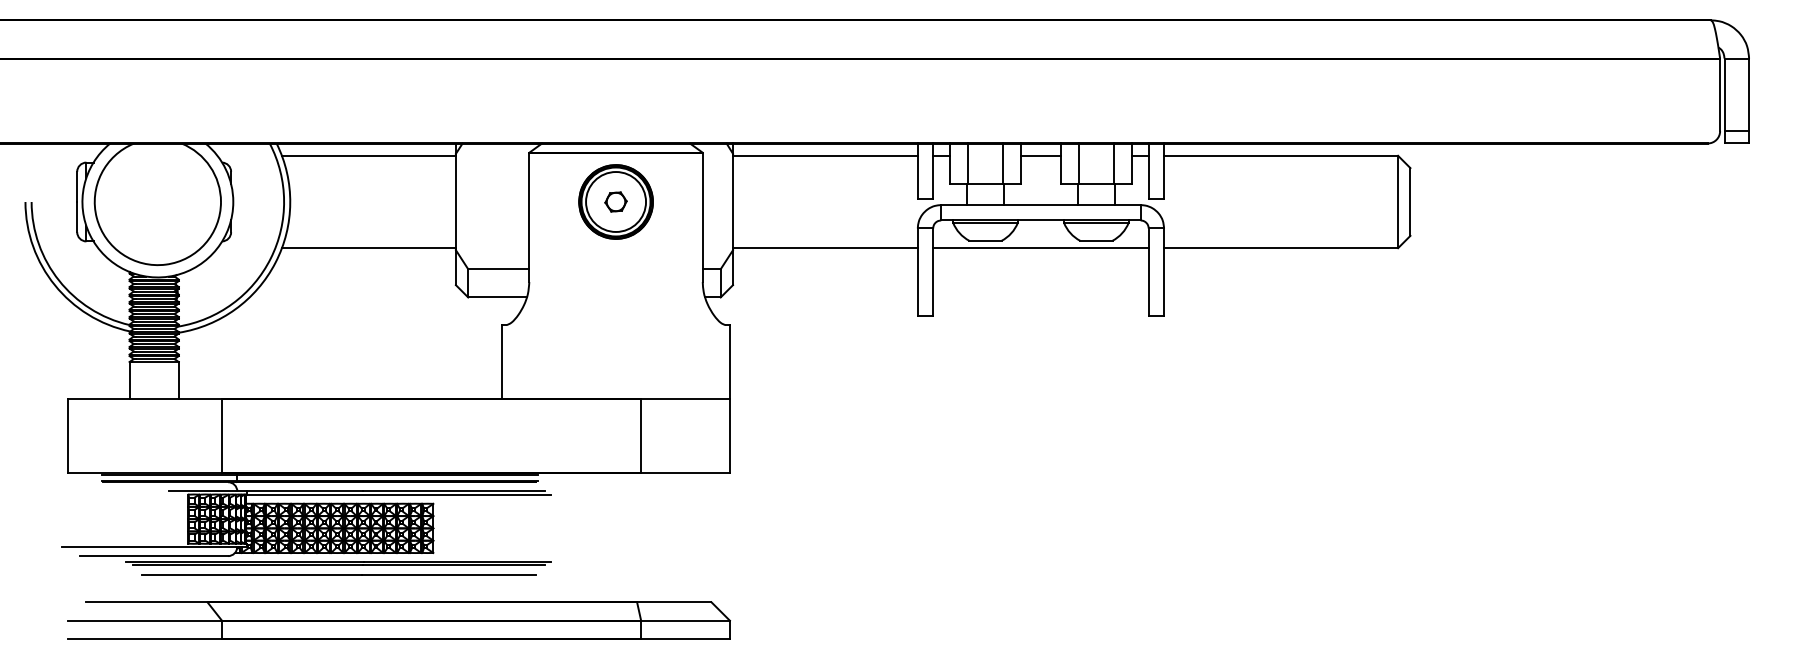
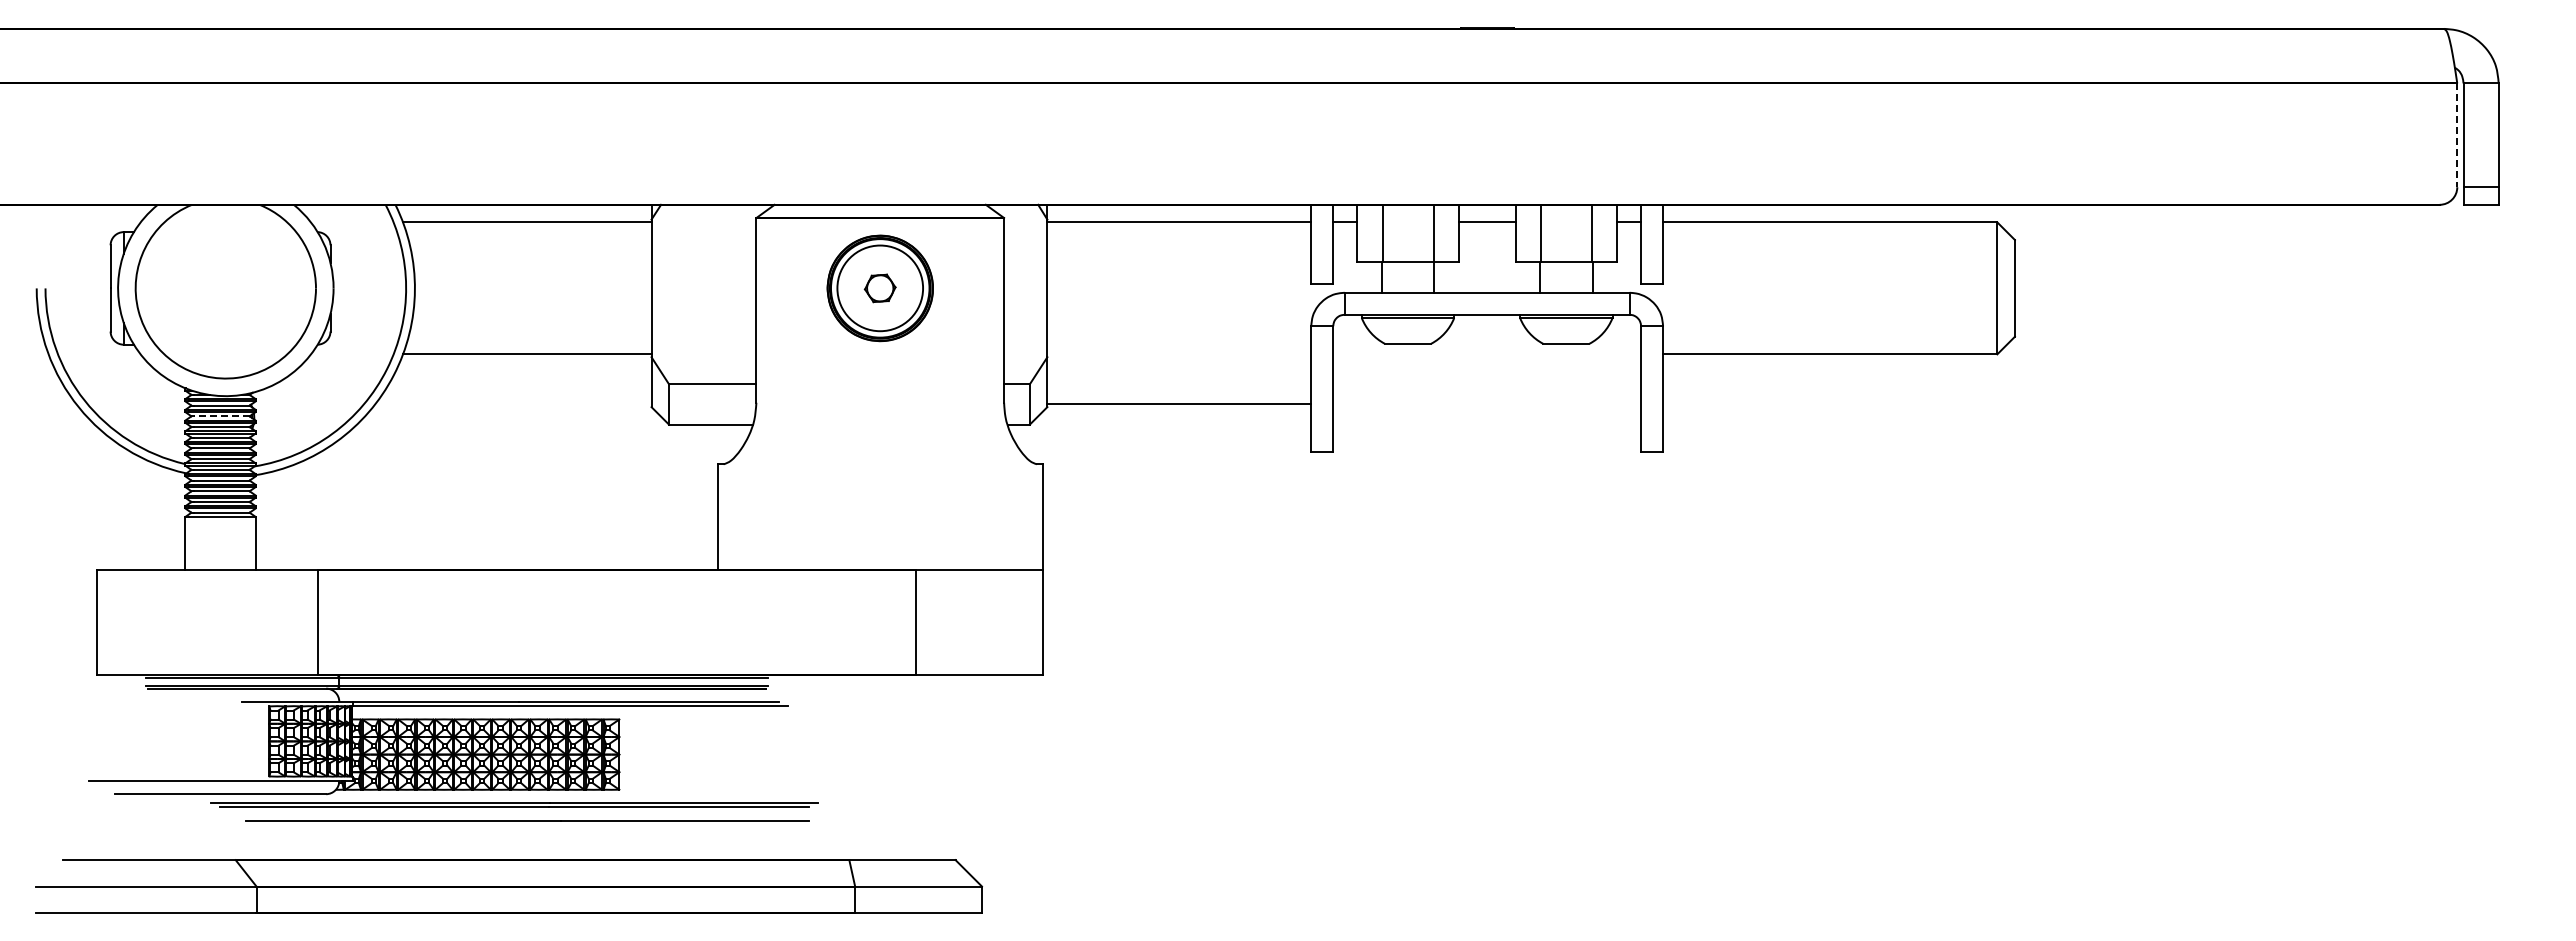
line: (1720, 94) -> (2457, 135), solid -> dashed
line: (825, 248) -> (1179, 404), moved
line: (1041, 248) -> (1487, 354), removed
line: (155, 291) -> (222, 416), solid -> dashed
part: (338, 563) -> (514, 804), moved
line: (338, 574) -> (527, 820), moved
part: (399, 620) -> (509, 886), moved

